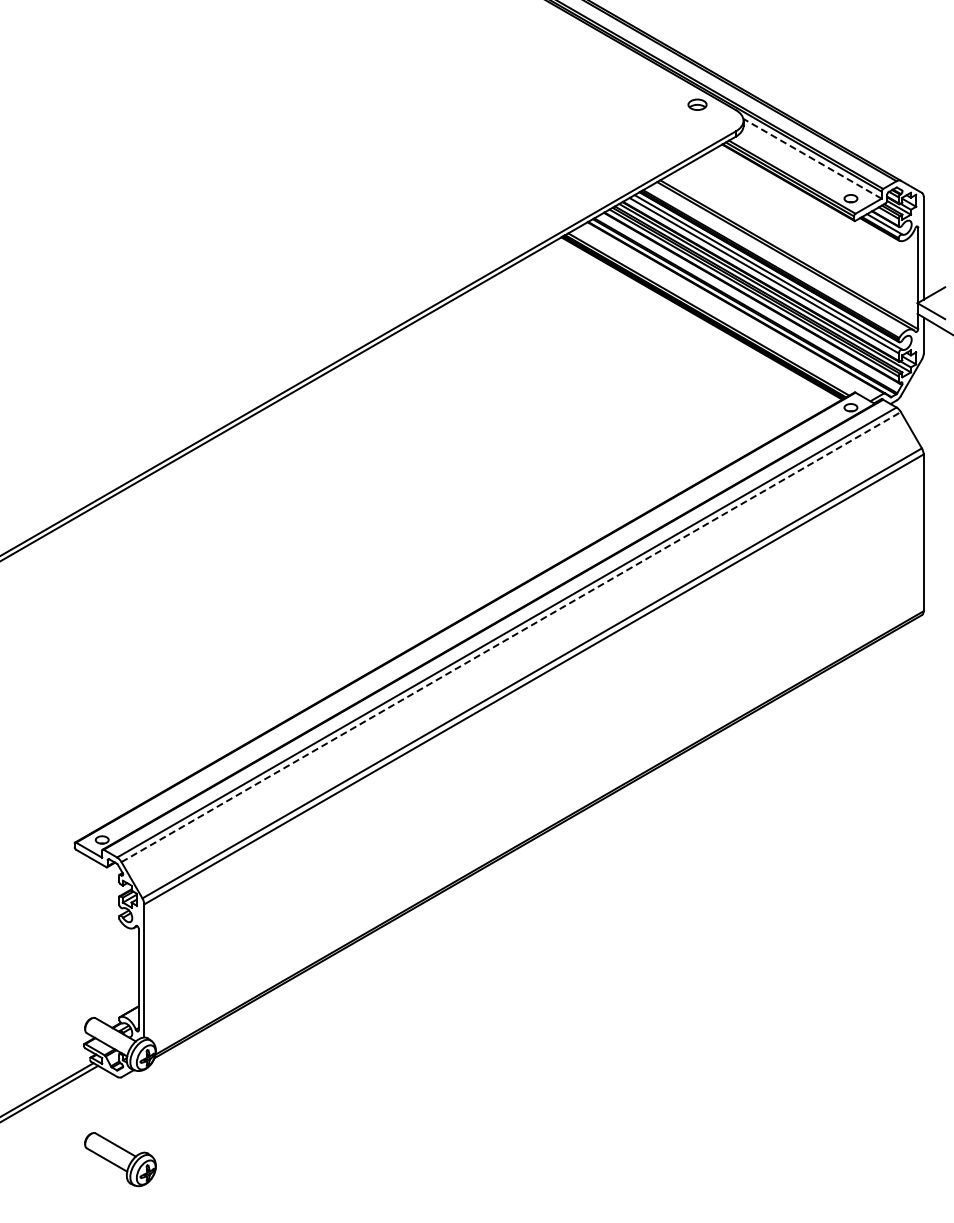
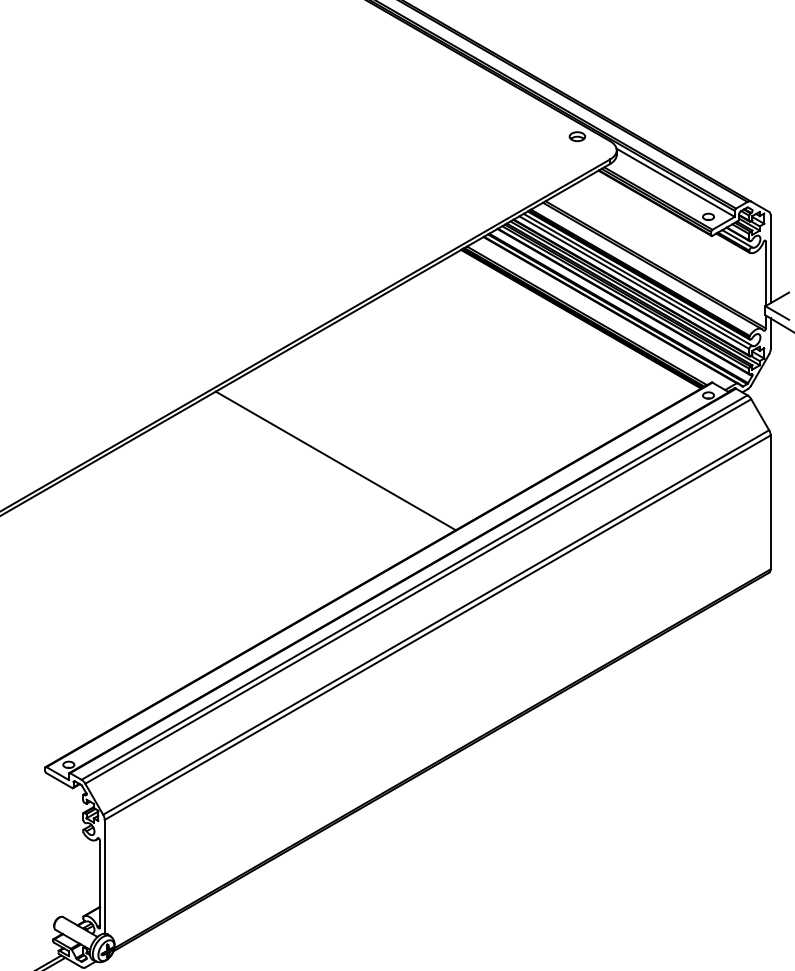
line: (812, 158) -> (675, 182), dashed -> solid
line: (414, 484) -> (335, 461), added
line: (511, 637) -> (418, 591), dashed -> solid

